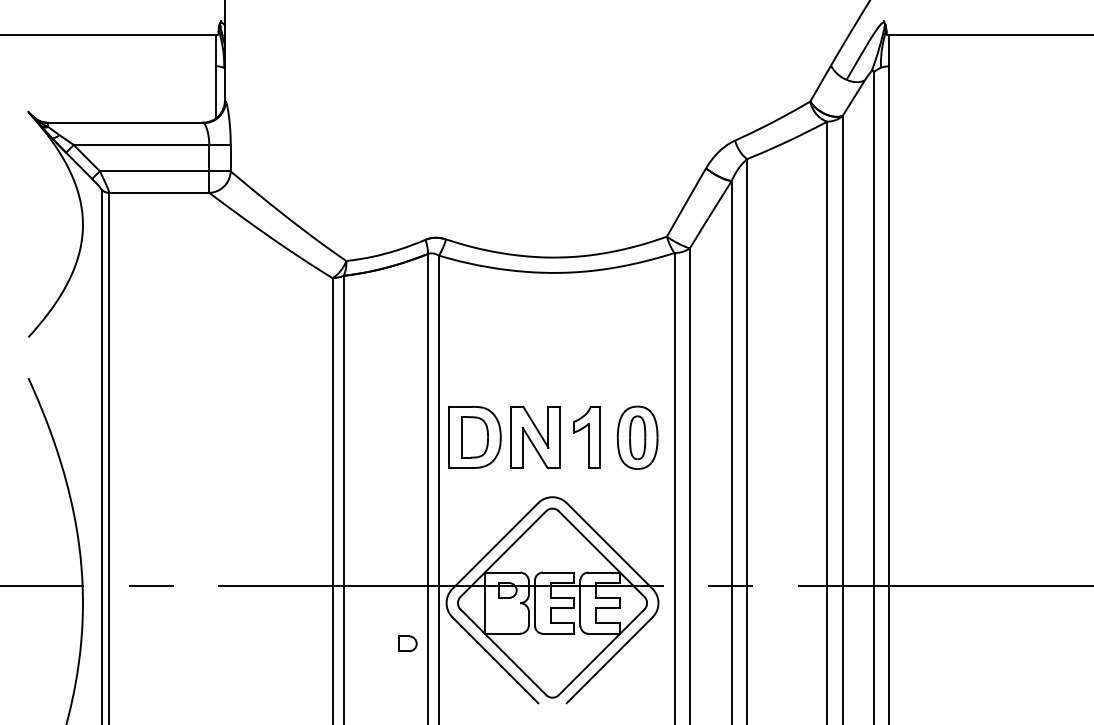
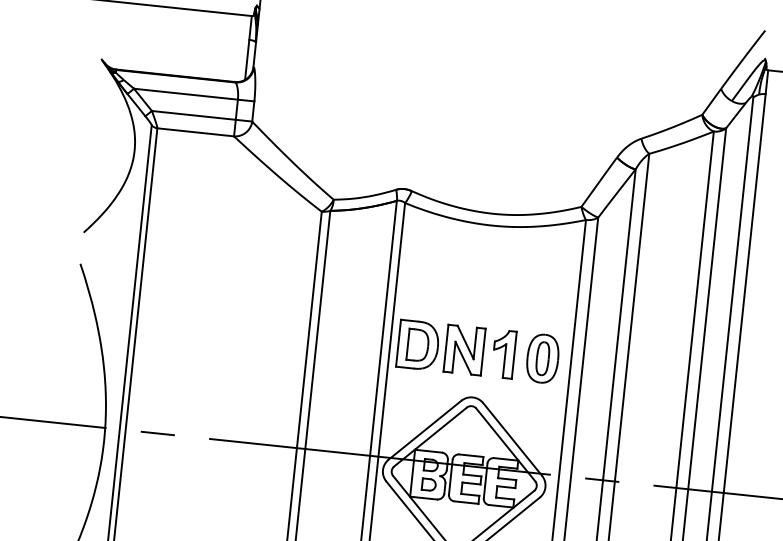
part: (407, 643) -> (428, 484), moved

